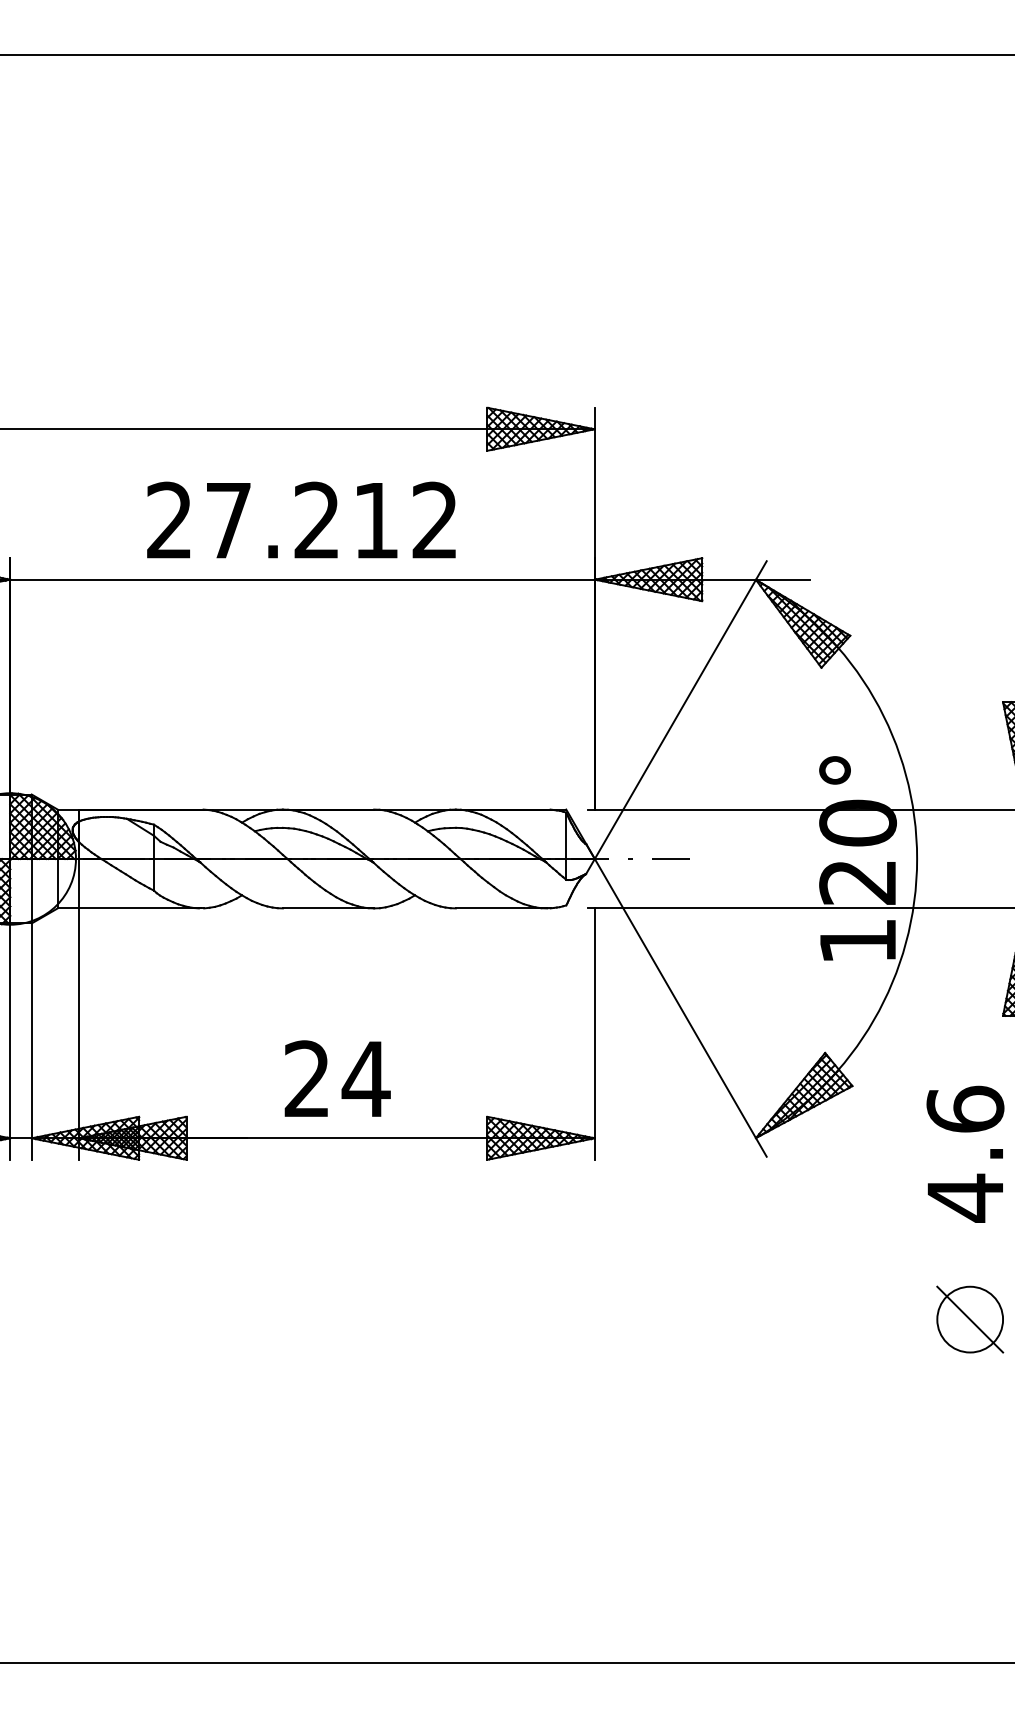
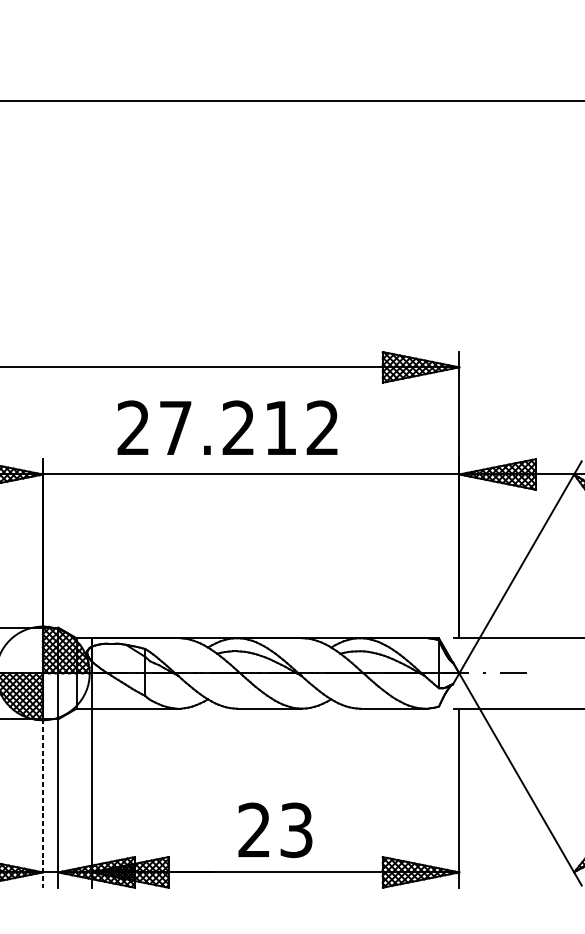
text: (301, 519) -> (227, 427), moved
line: (10, 1042) -> (43, 804), solid -> dashed
text: (365, 1079) -> (295, 830), 24 -> 23

